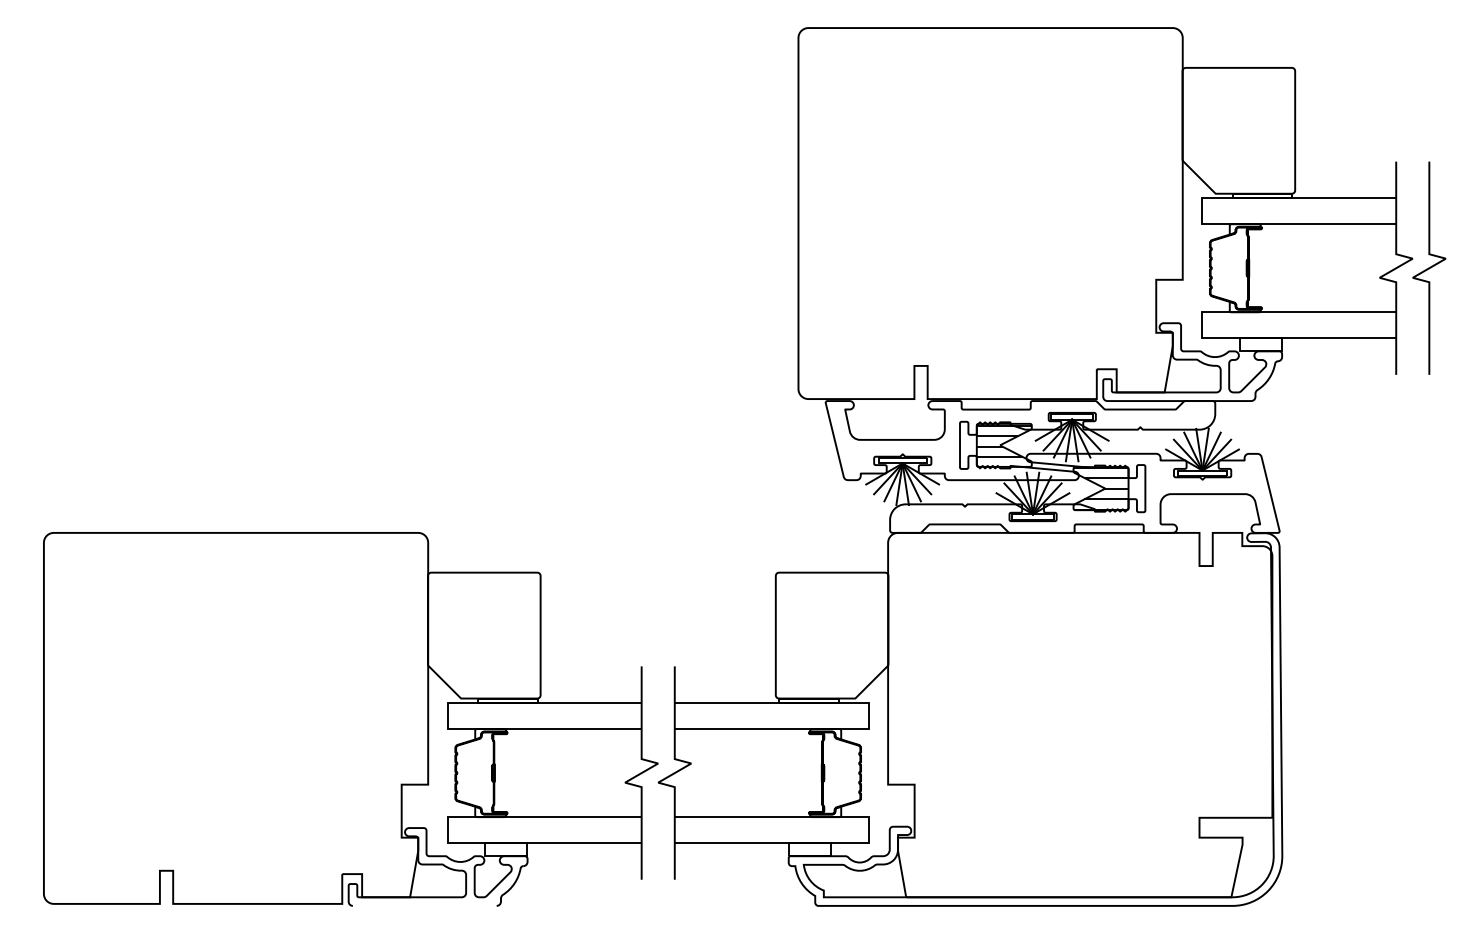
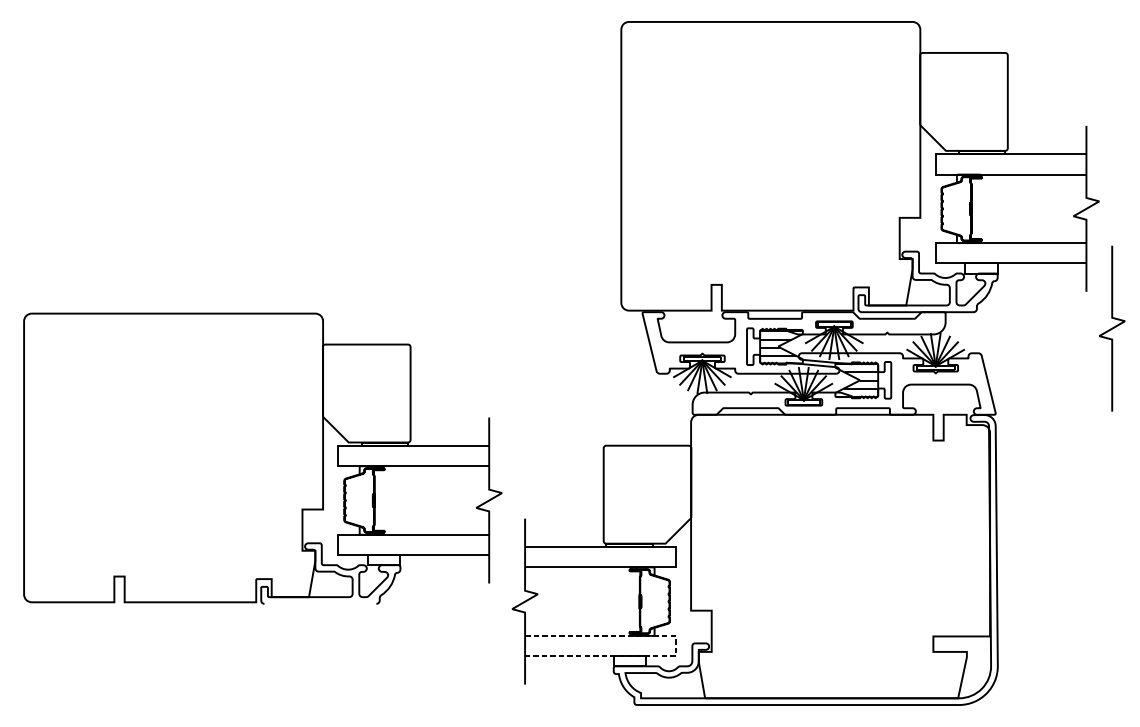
curve: (1429, 267) -> (1112, 328), moved
part: (350, 719) -> (262, 458), moved
line: (868, 830) -> (675, 646), solid -> dashed

